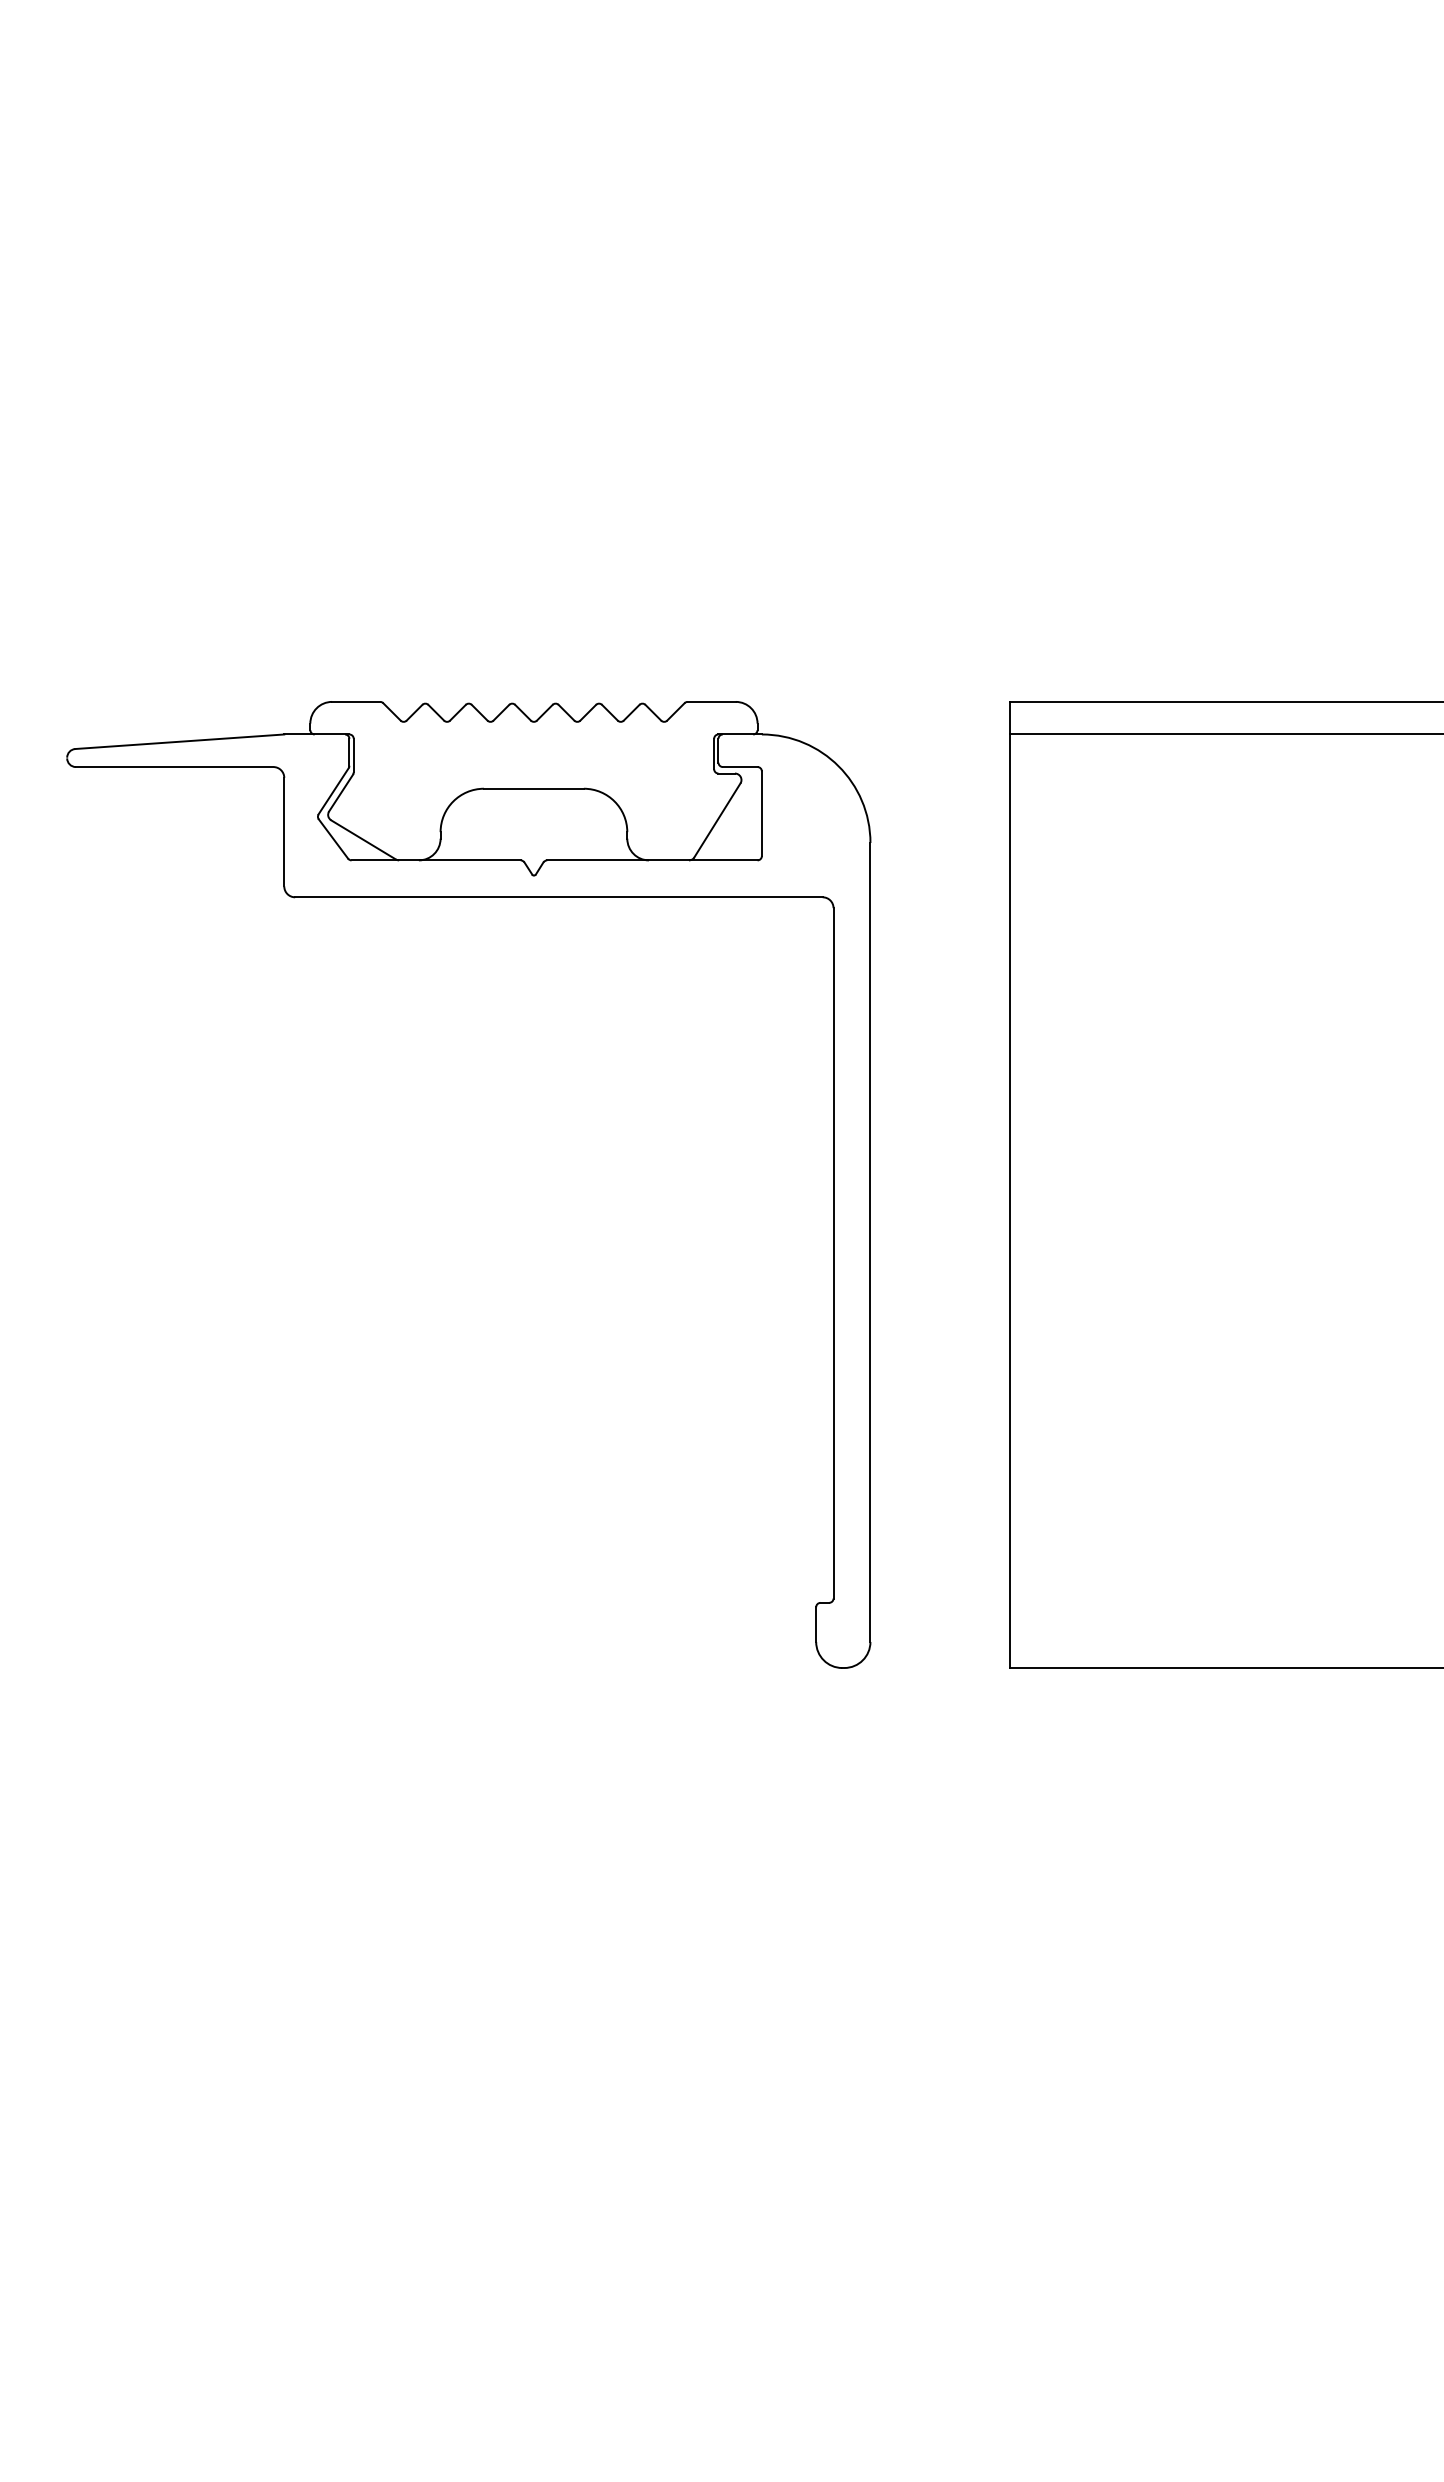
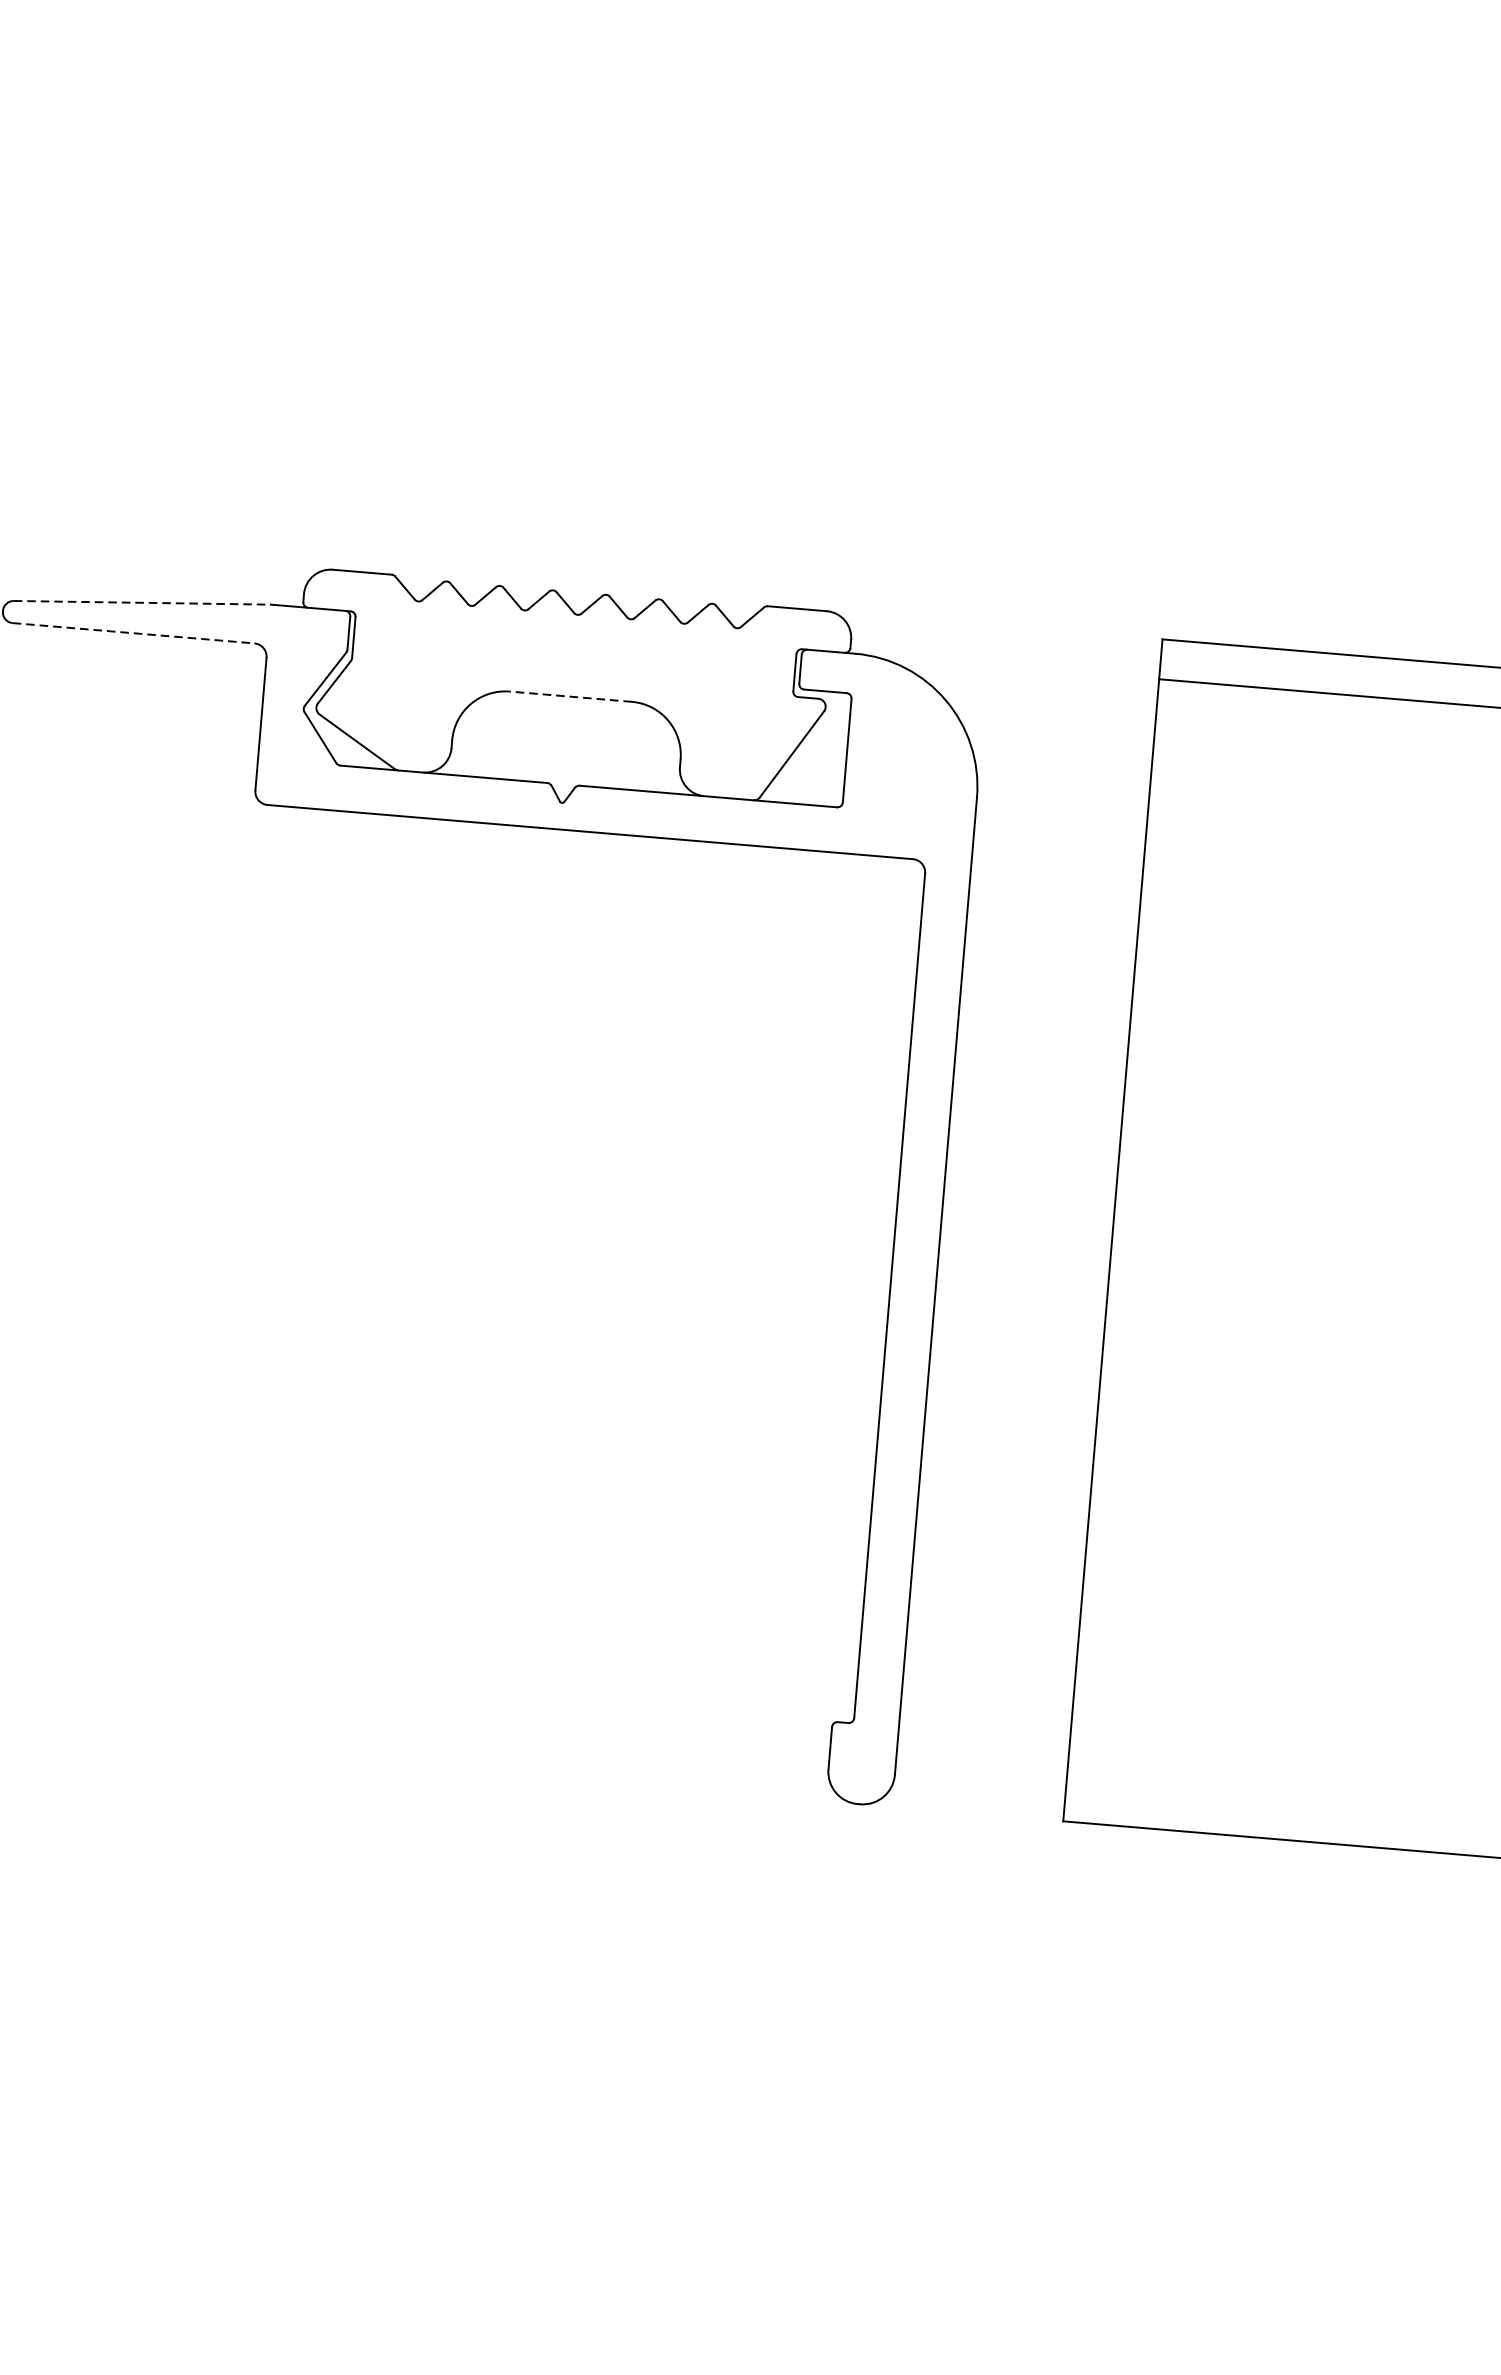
line: (179, 741) -> (142, 602), solid -> dashed
line: (174, 767) -> (133, 633), solid -> dashed
line: (533, 788) -> (570, 696), solid -> dashed

